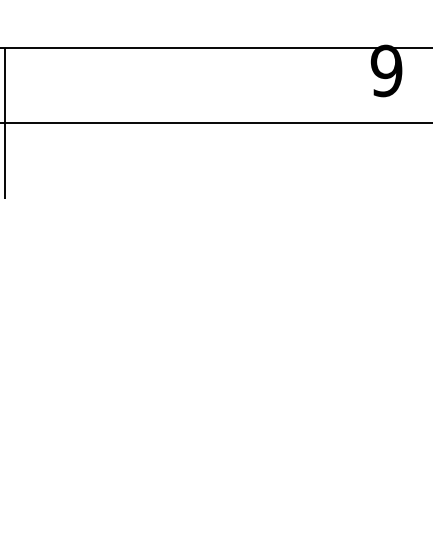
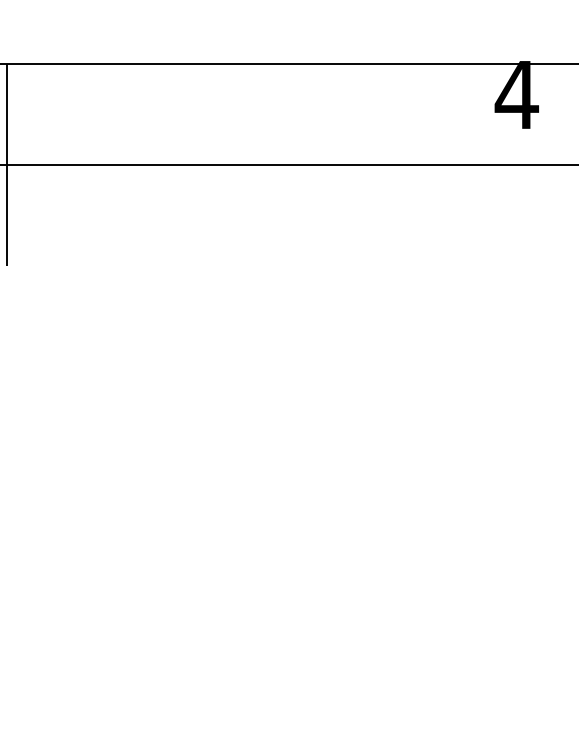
text: (386, 70) -> (516, 94), 9 -> 4

